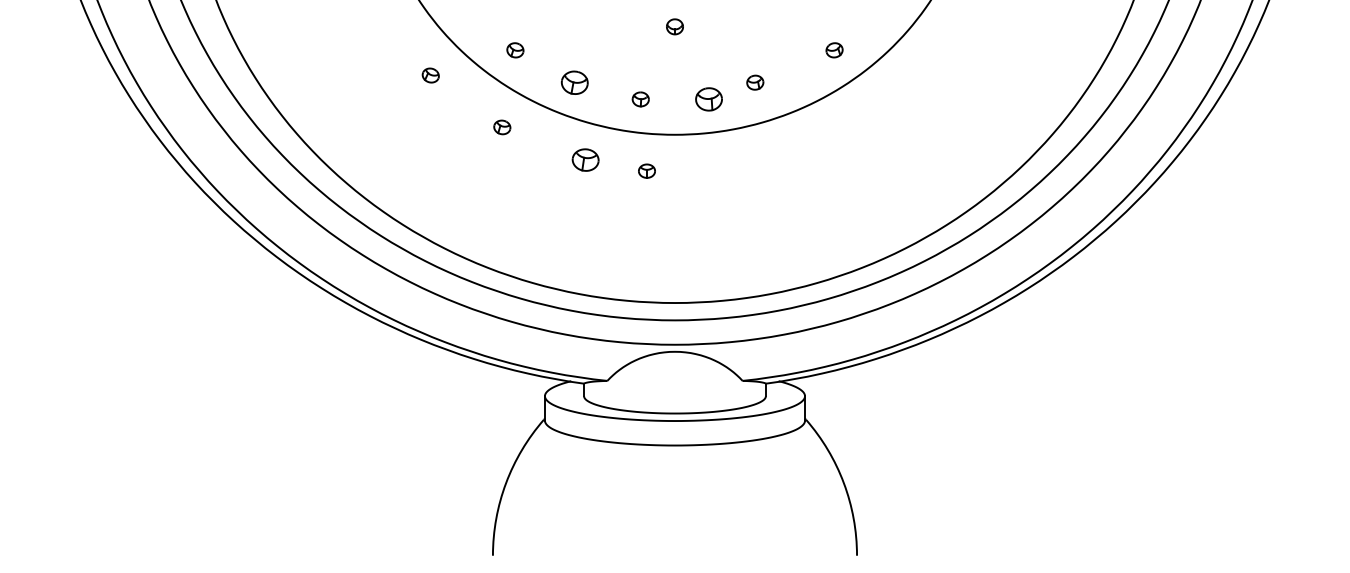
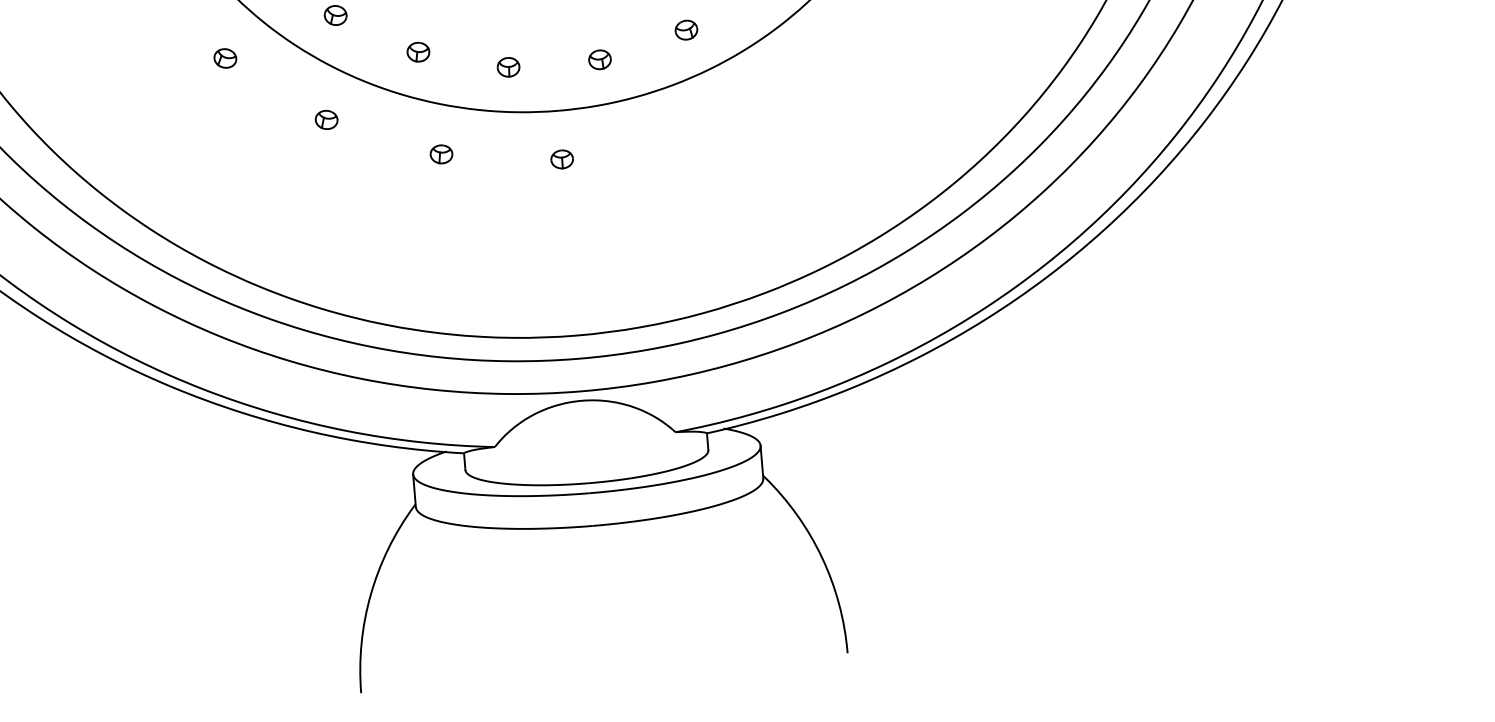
part: (574, 82) -> (418, 51), size x0.62
part: (755, 82) -> (686, 29), moved
part: (709, 99) -> (600, 59), size x0.62
part: (585, 159) -> (441, 153), size x0.62
part: (646, 170) -> (561, 158), moved

